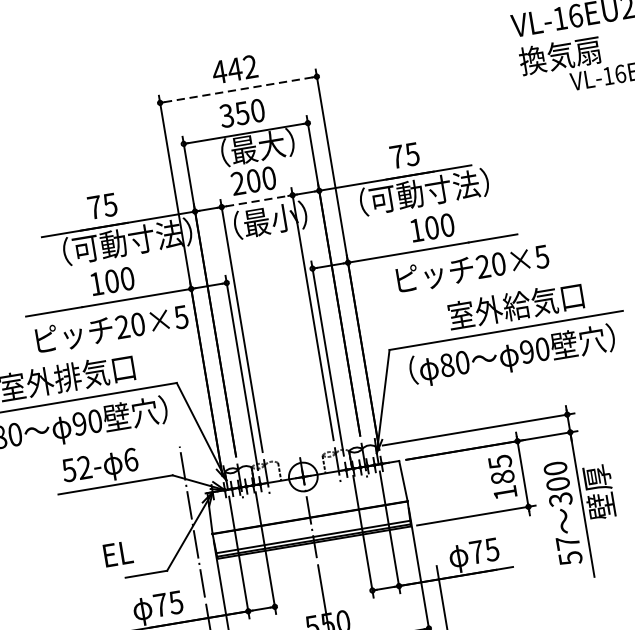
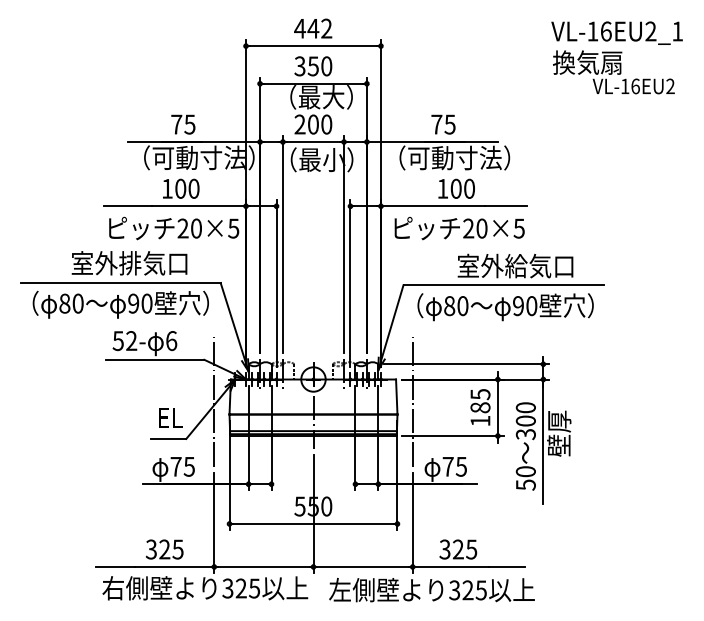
line: (238, 90) -> (313, 46), dashed -> solid
line: (257, 201) -> (313, 142), dashed -> solid
text: (472, 268) -> (459, 228), moved
line: (422, 483) -> (412, 401), added
text: (567, 542) -> (525, 471), 57 -> 50
text: (117, 553) -> (170, 417), moved

